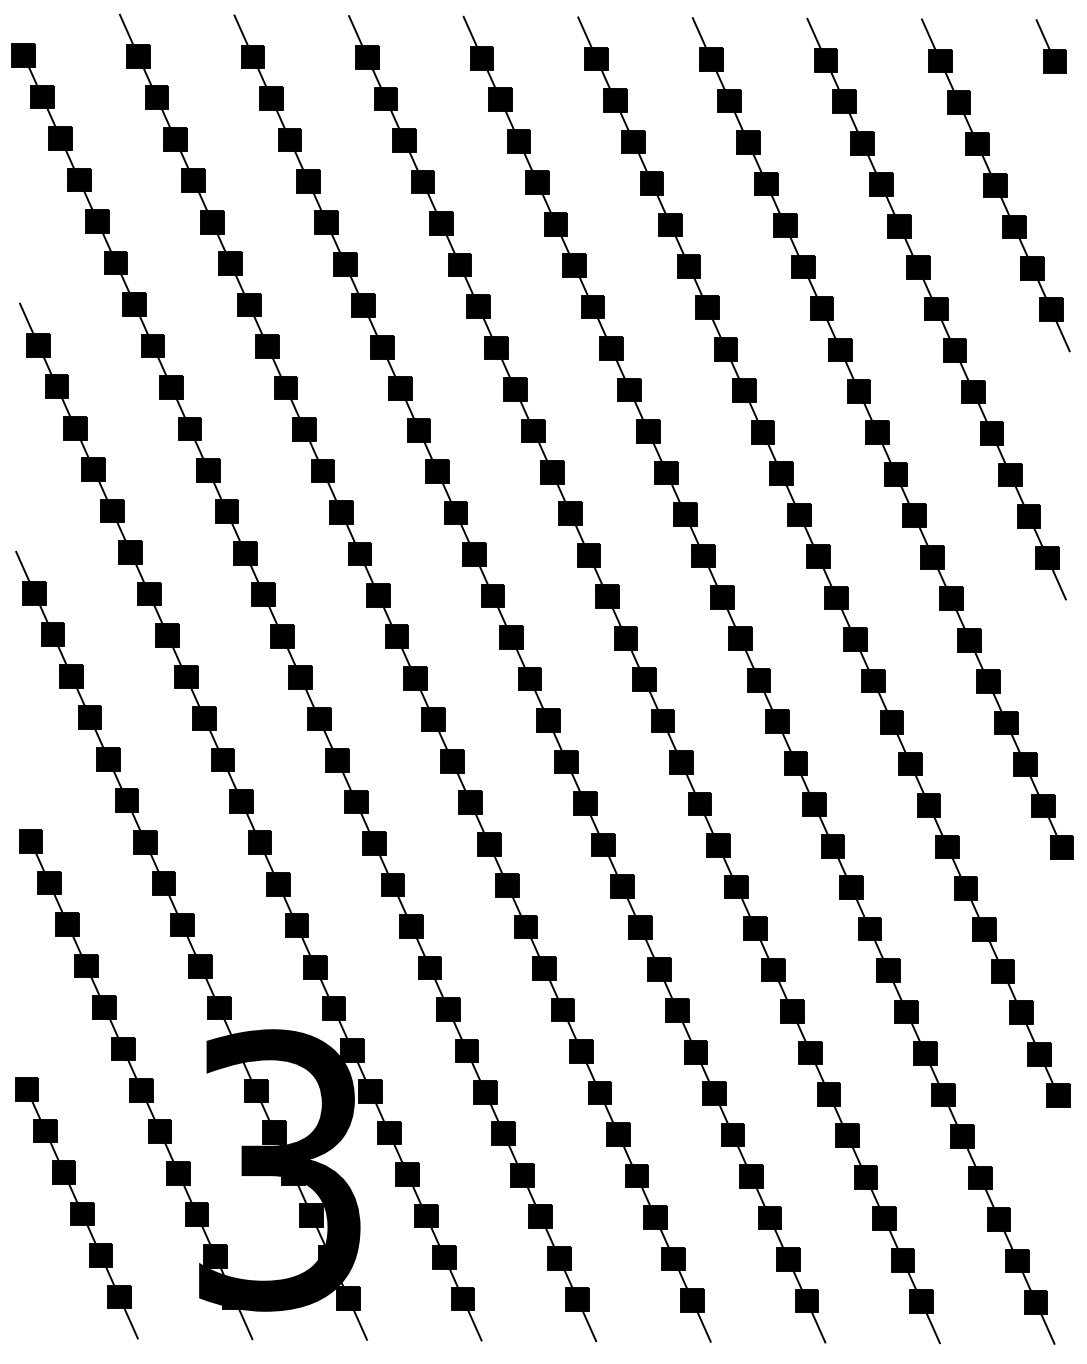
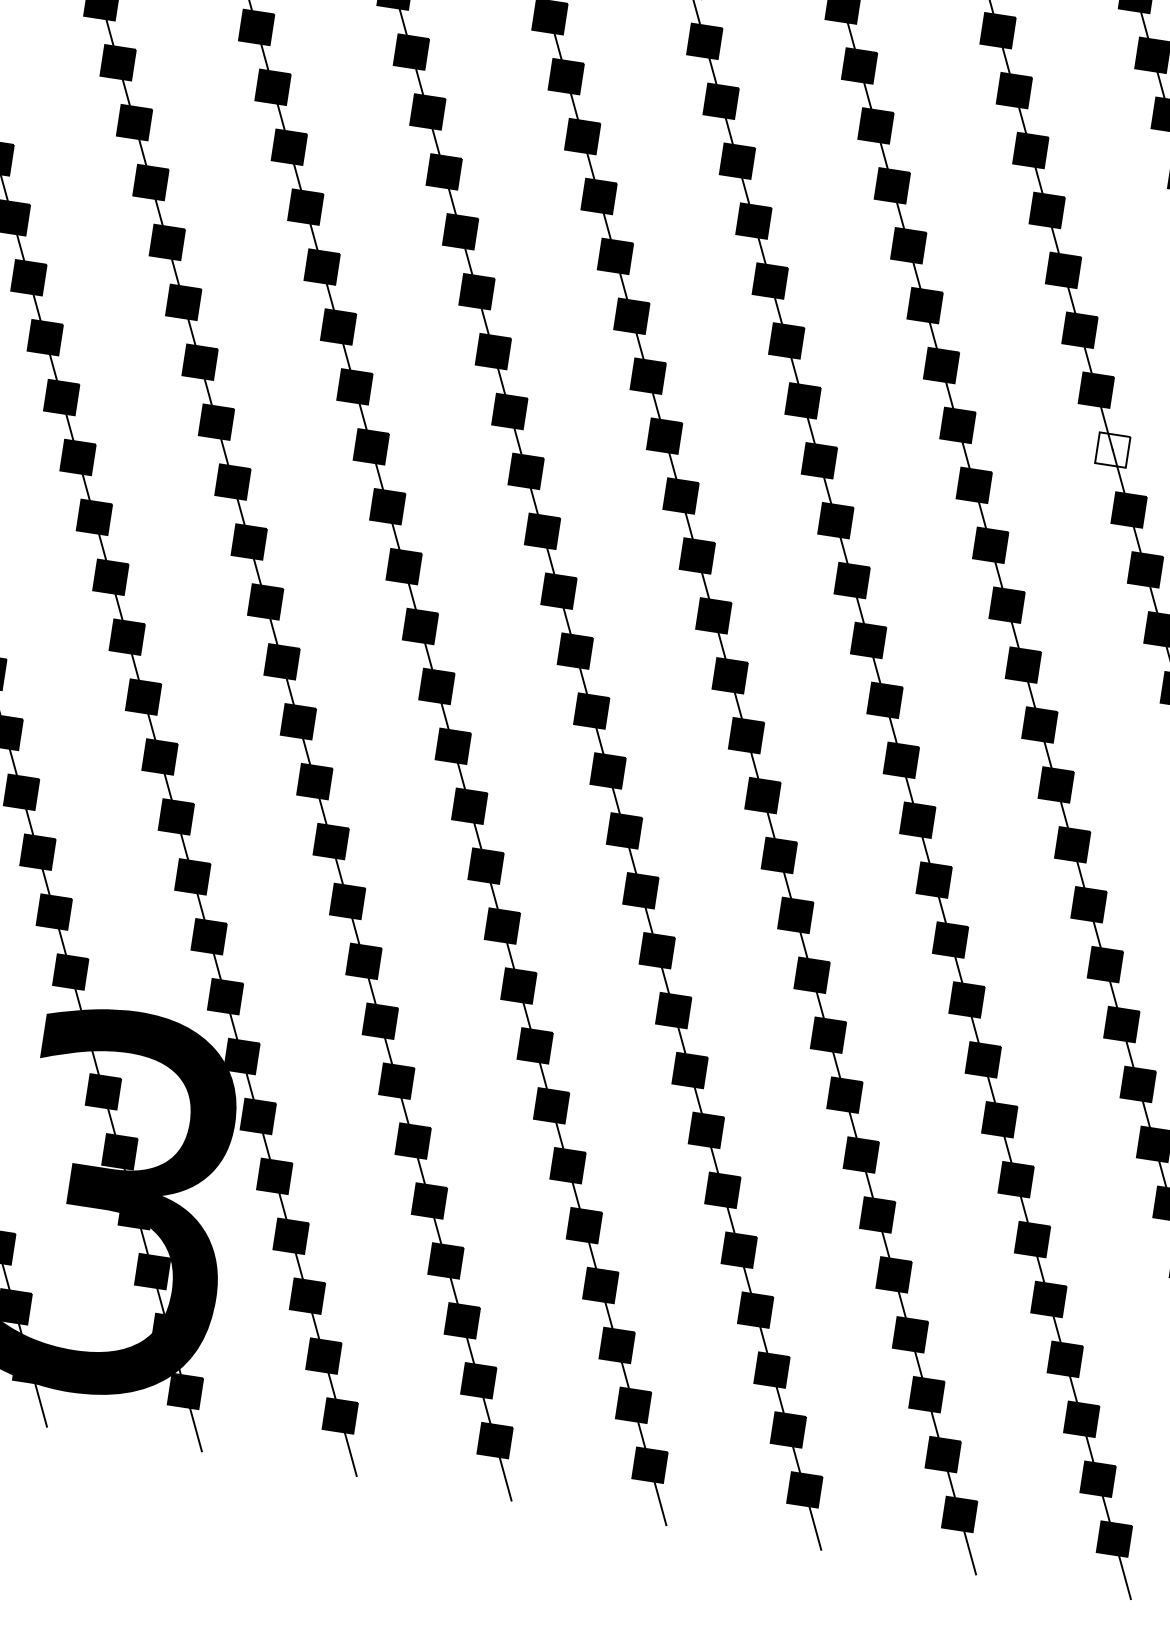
fill: (914, 515) -> (1112, 449), removed

